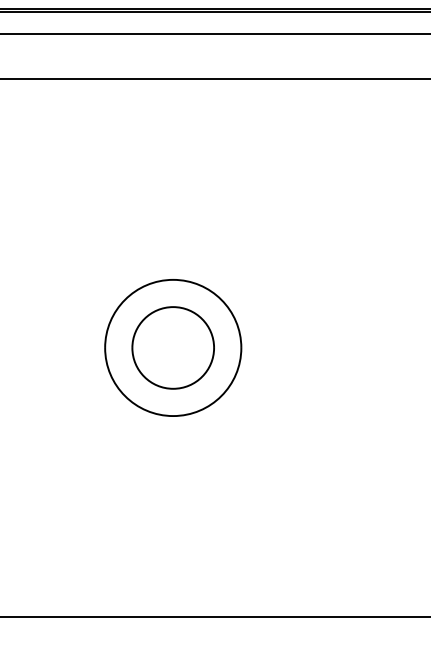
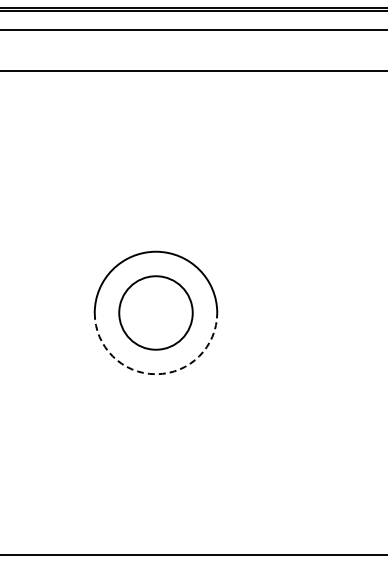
arc: (173, 416) -> (156, 374), solid -> dashed

